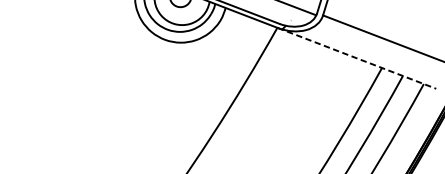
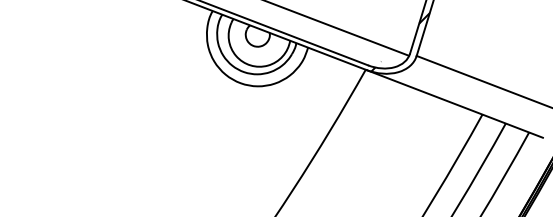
line: (356, 58) -> (454, 103), dashed -> solid

